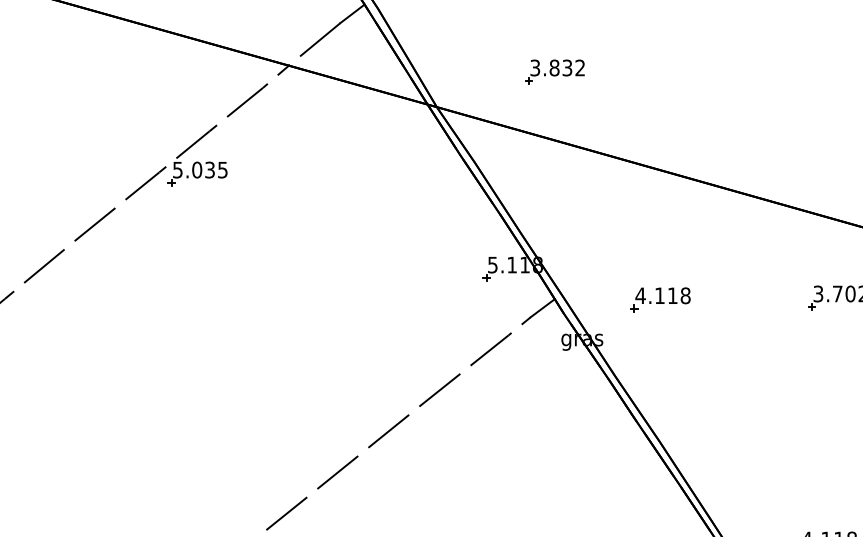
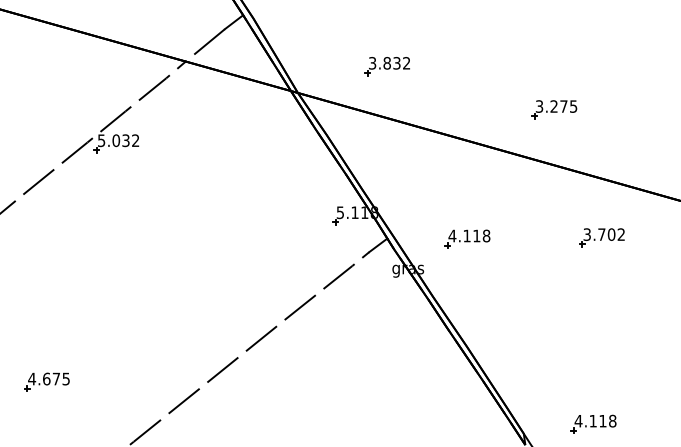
part: (775, 128) -> (554, 109), added
text: (222, 169) -> (135, 140), 5.035 -> 5.032
part: (105, 487) -> (46, 381), added

